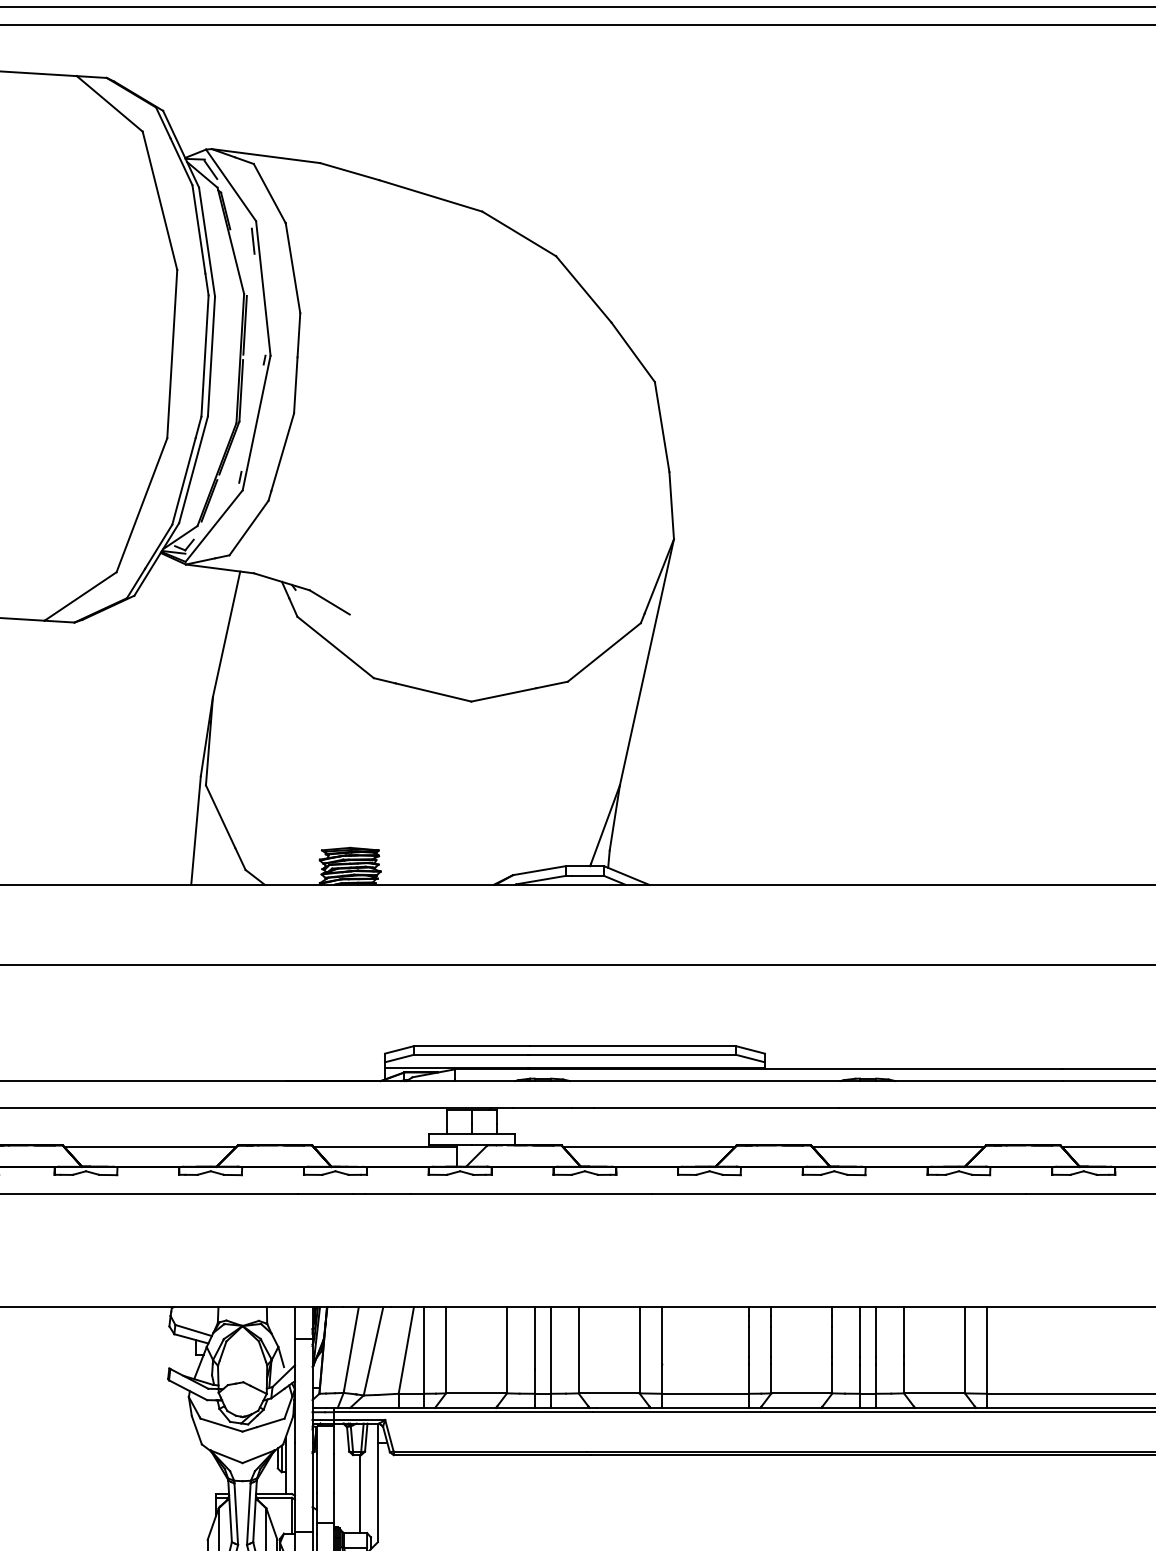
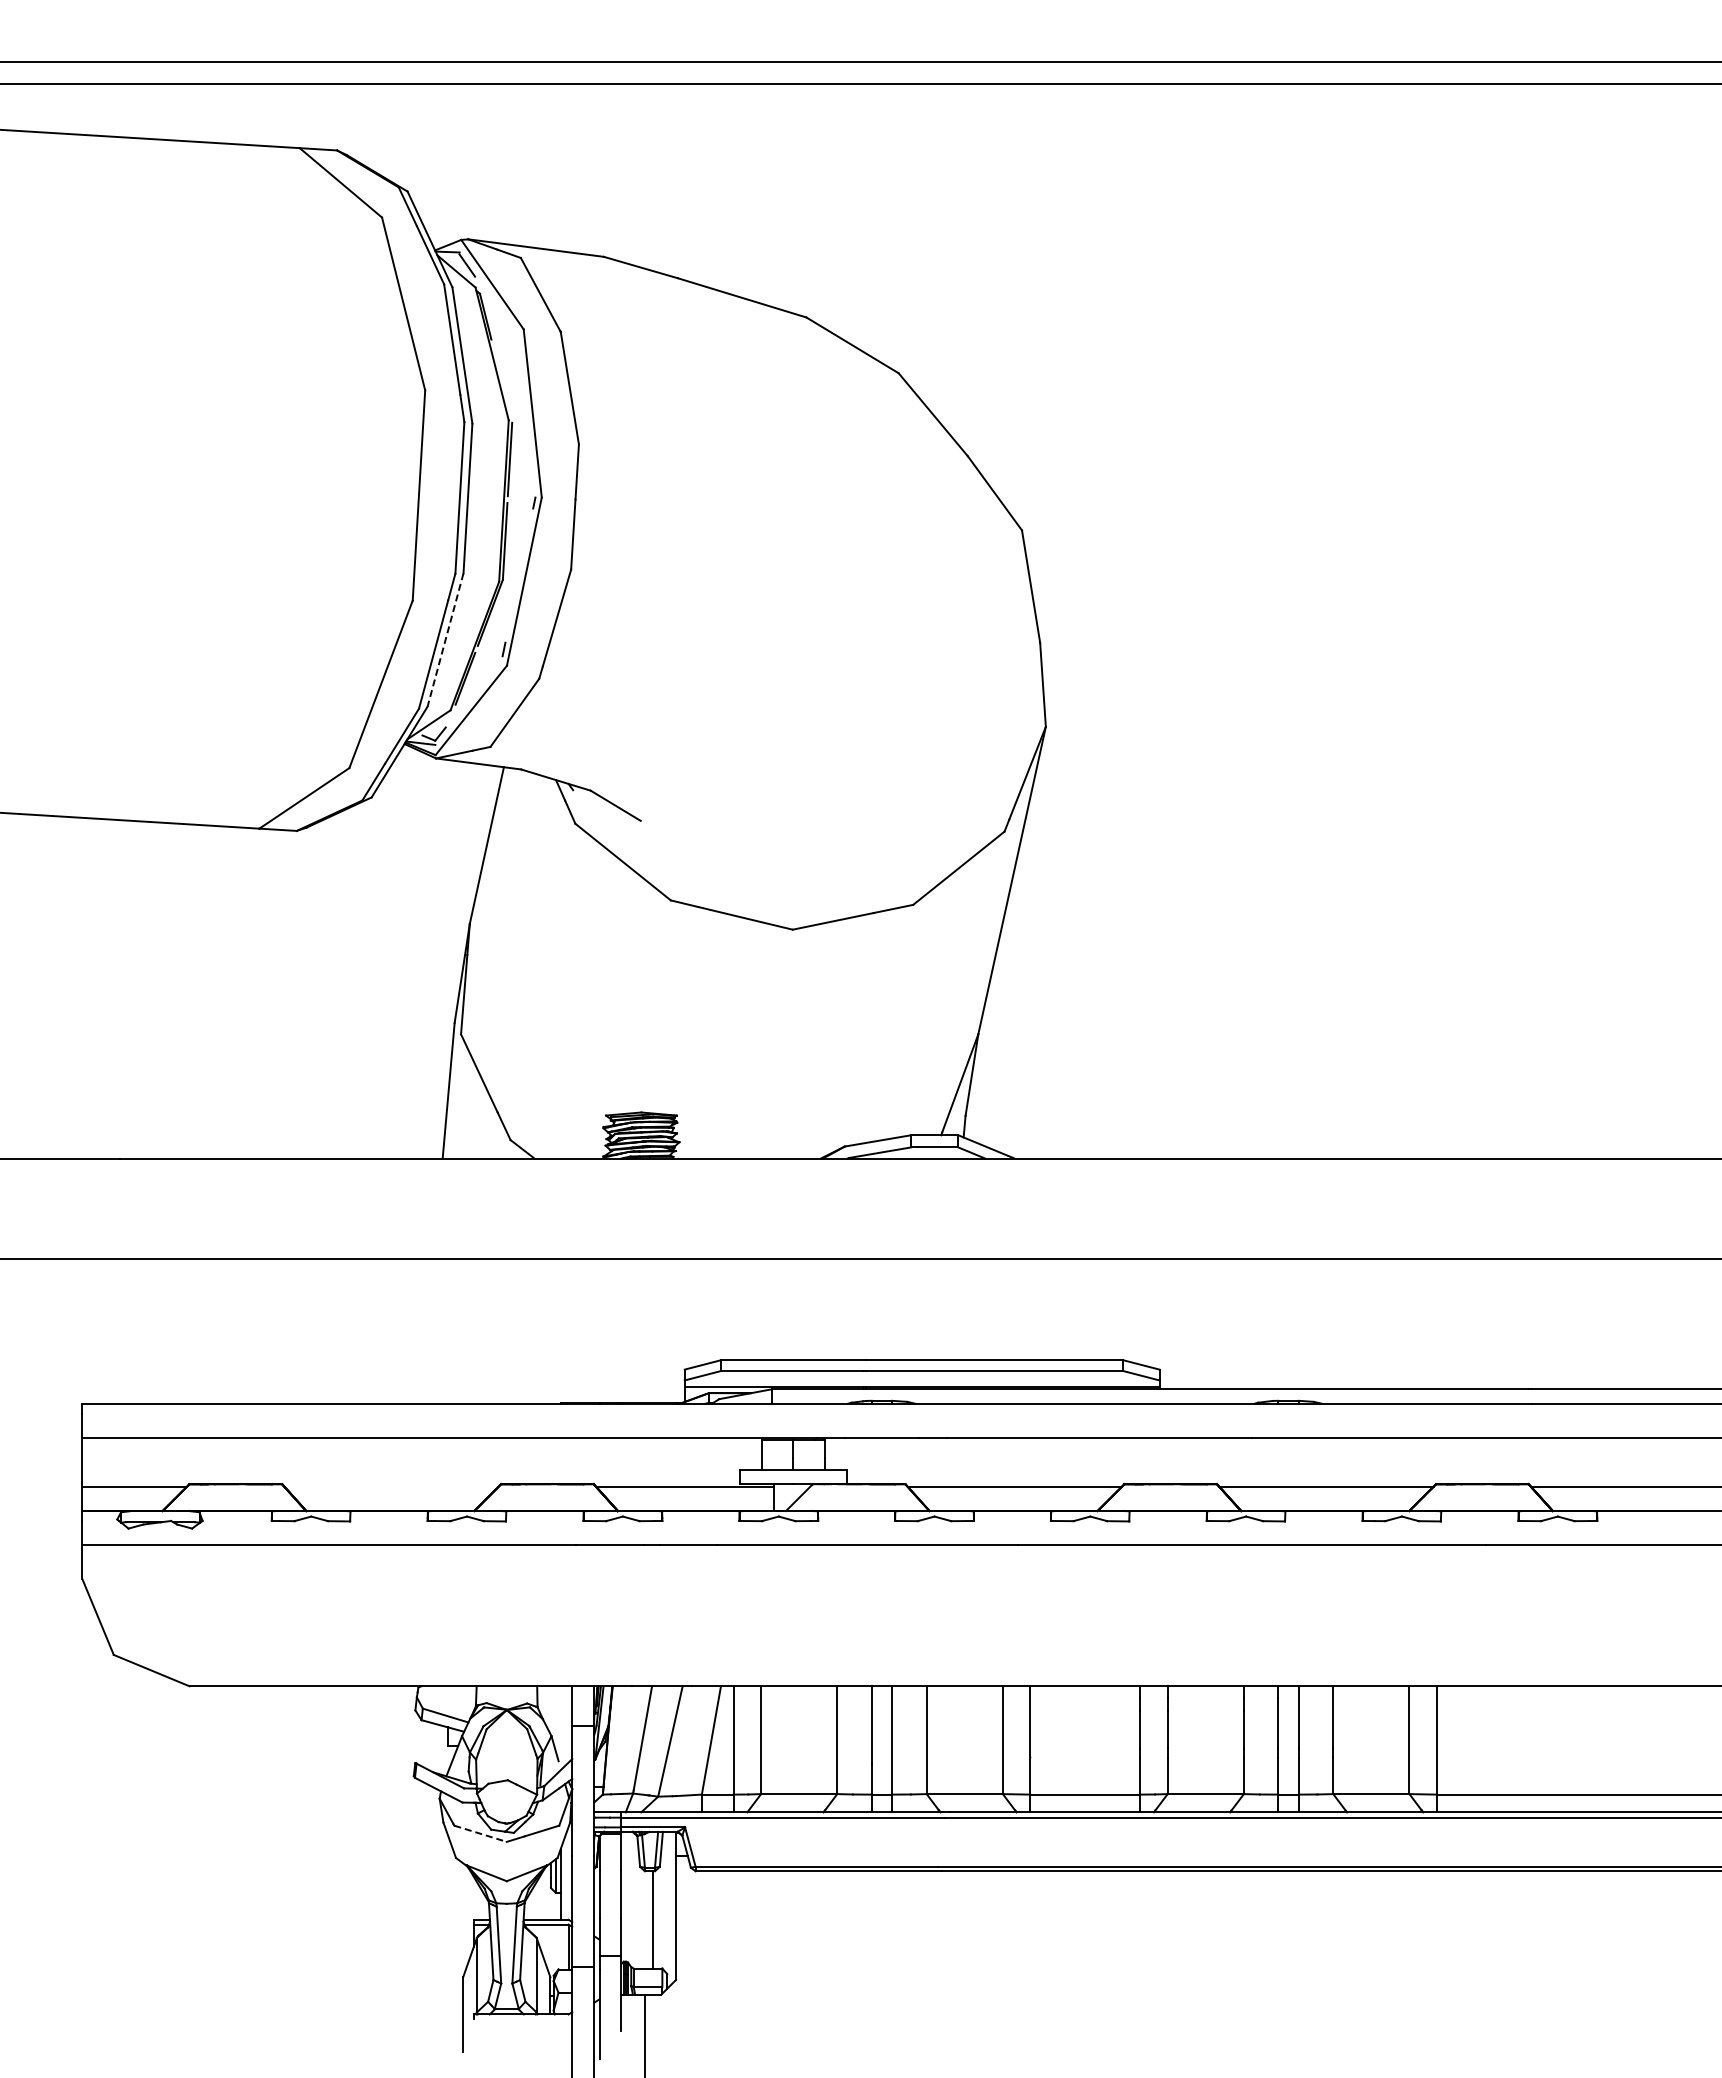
line: (252, 241) -> (519, 354), removed
line: (193, 470) -> (445, 640), solid -> dashed
line: (150, 1147) -> (391, 1486), removed
line: (222, 1424) -> (481, 1833), solid -> dashed

